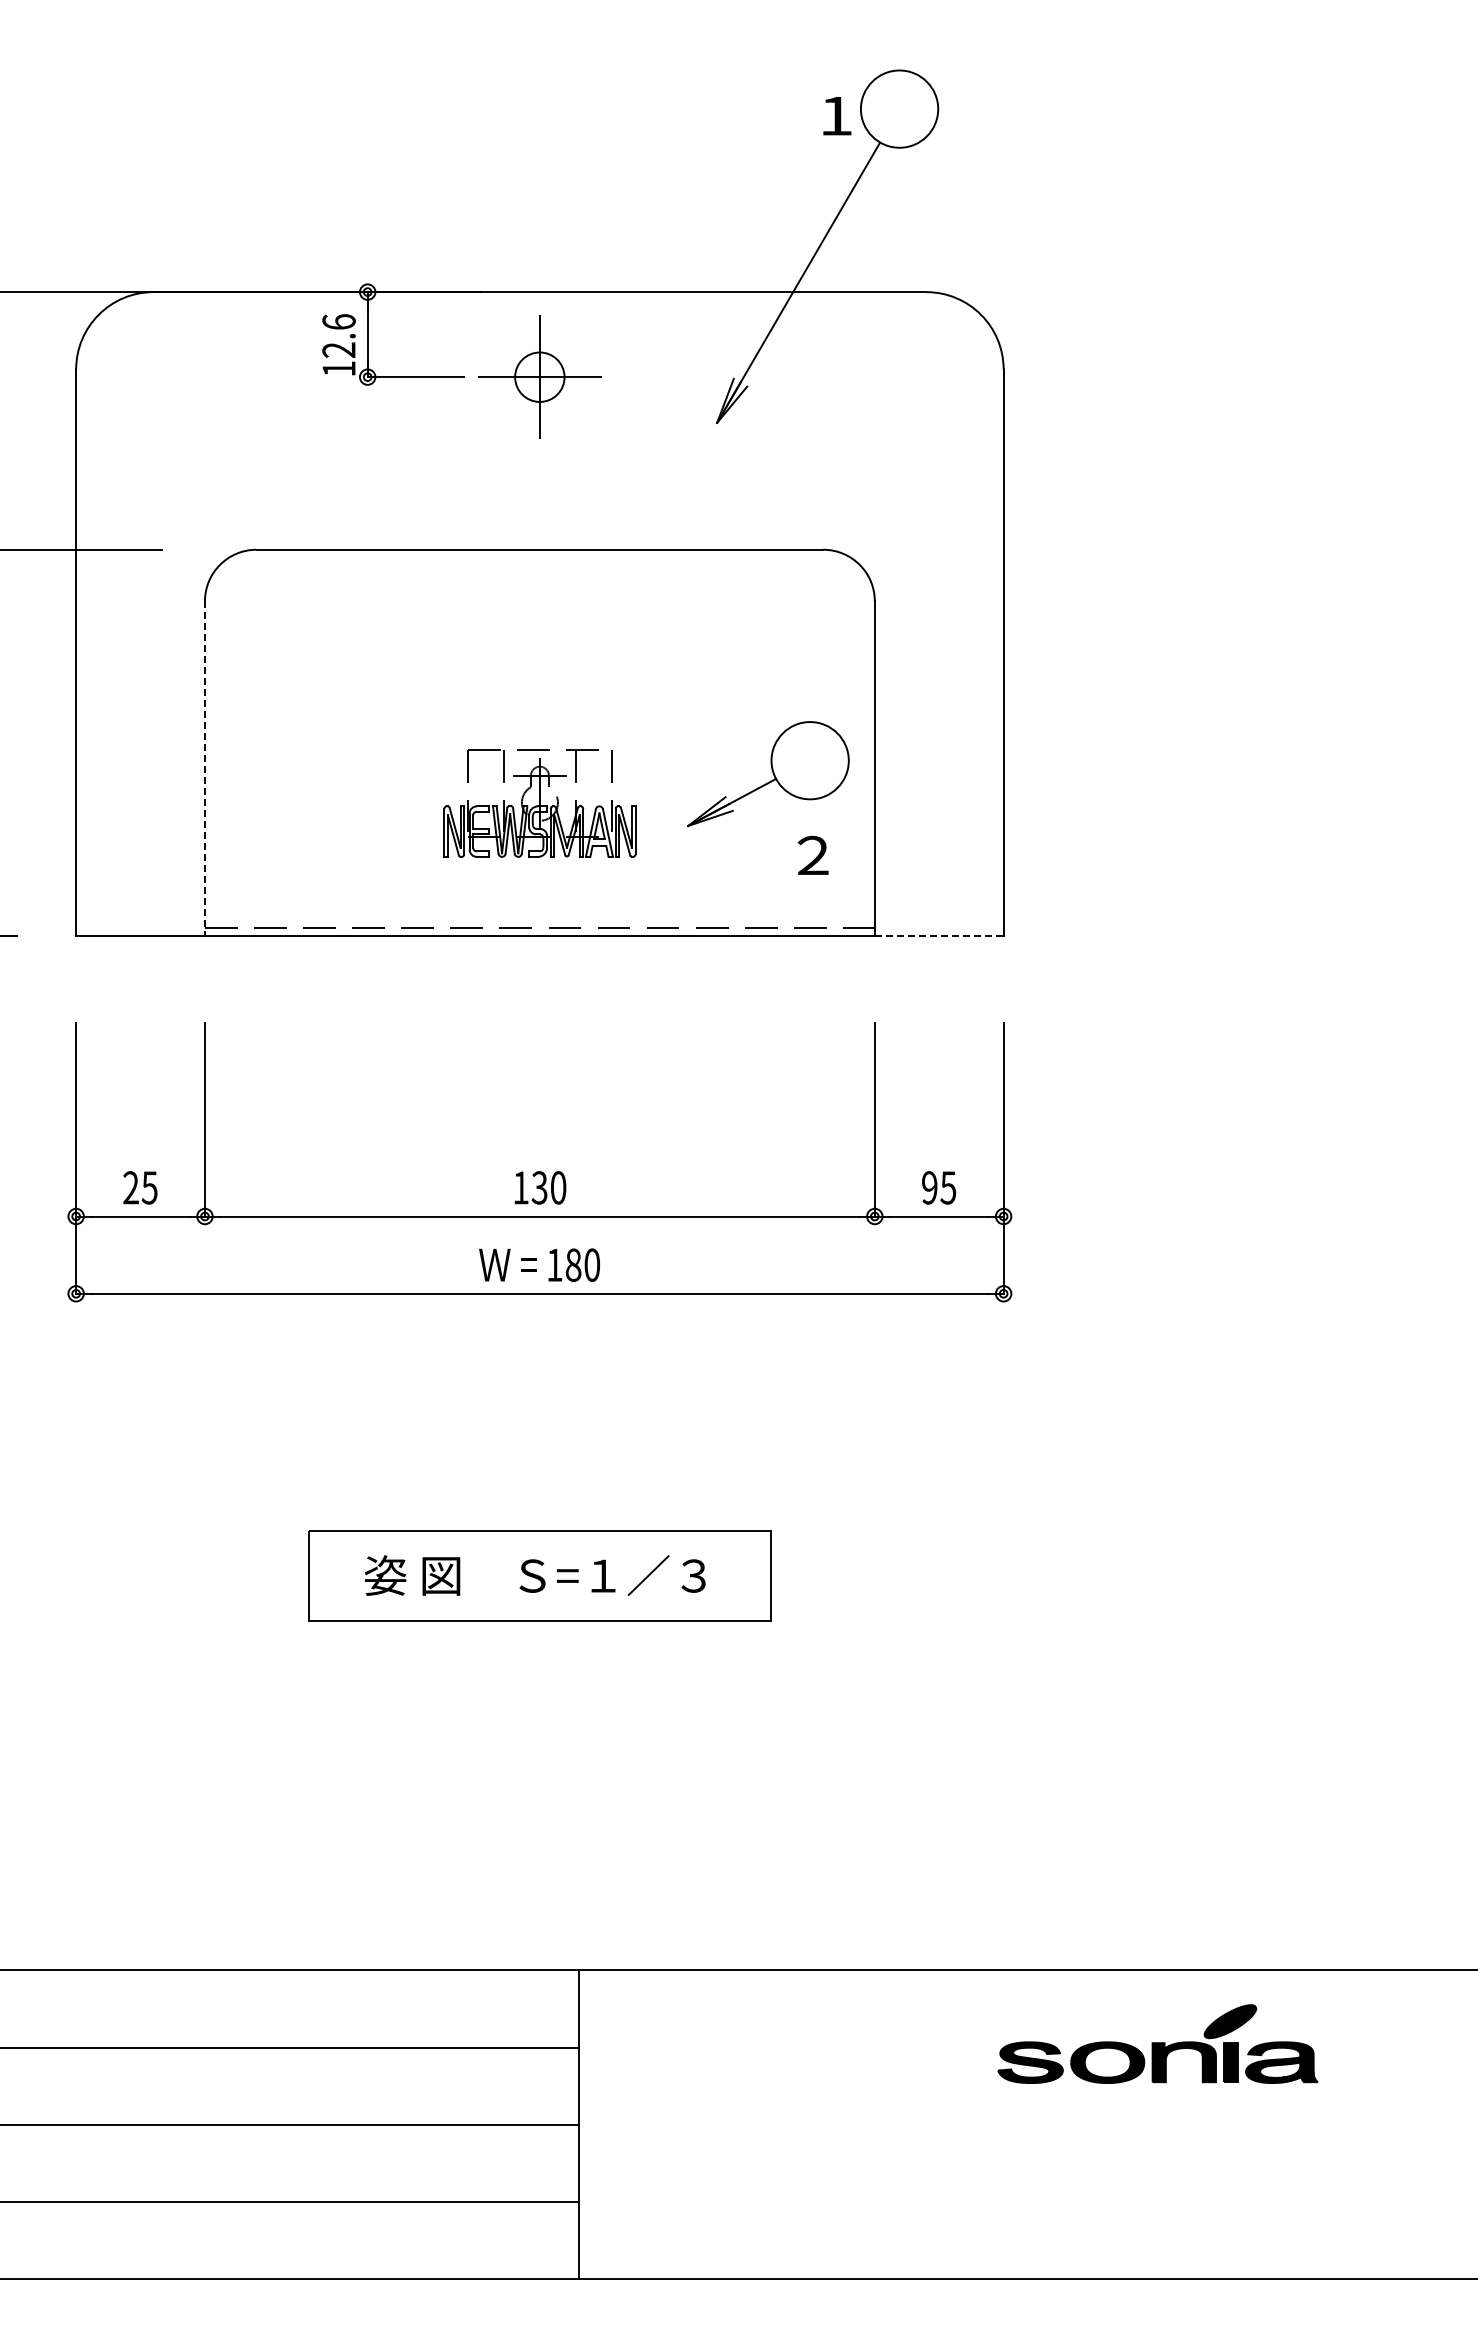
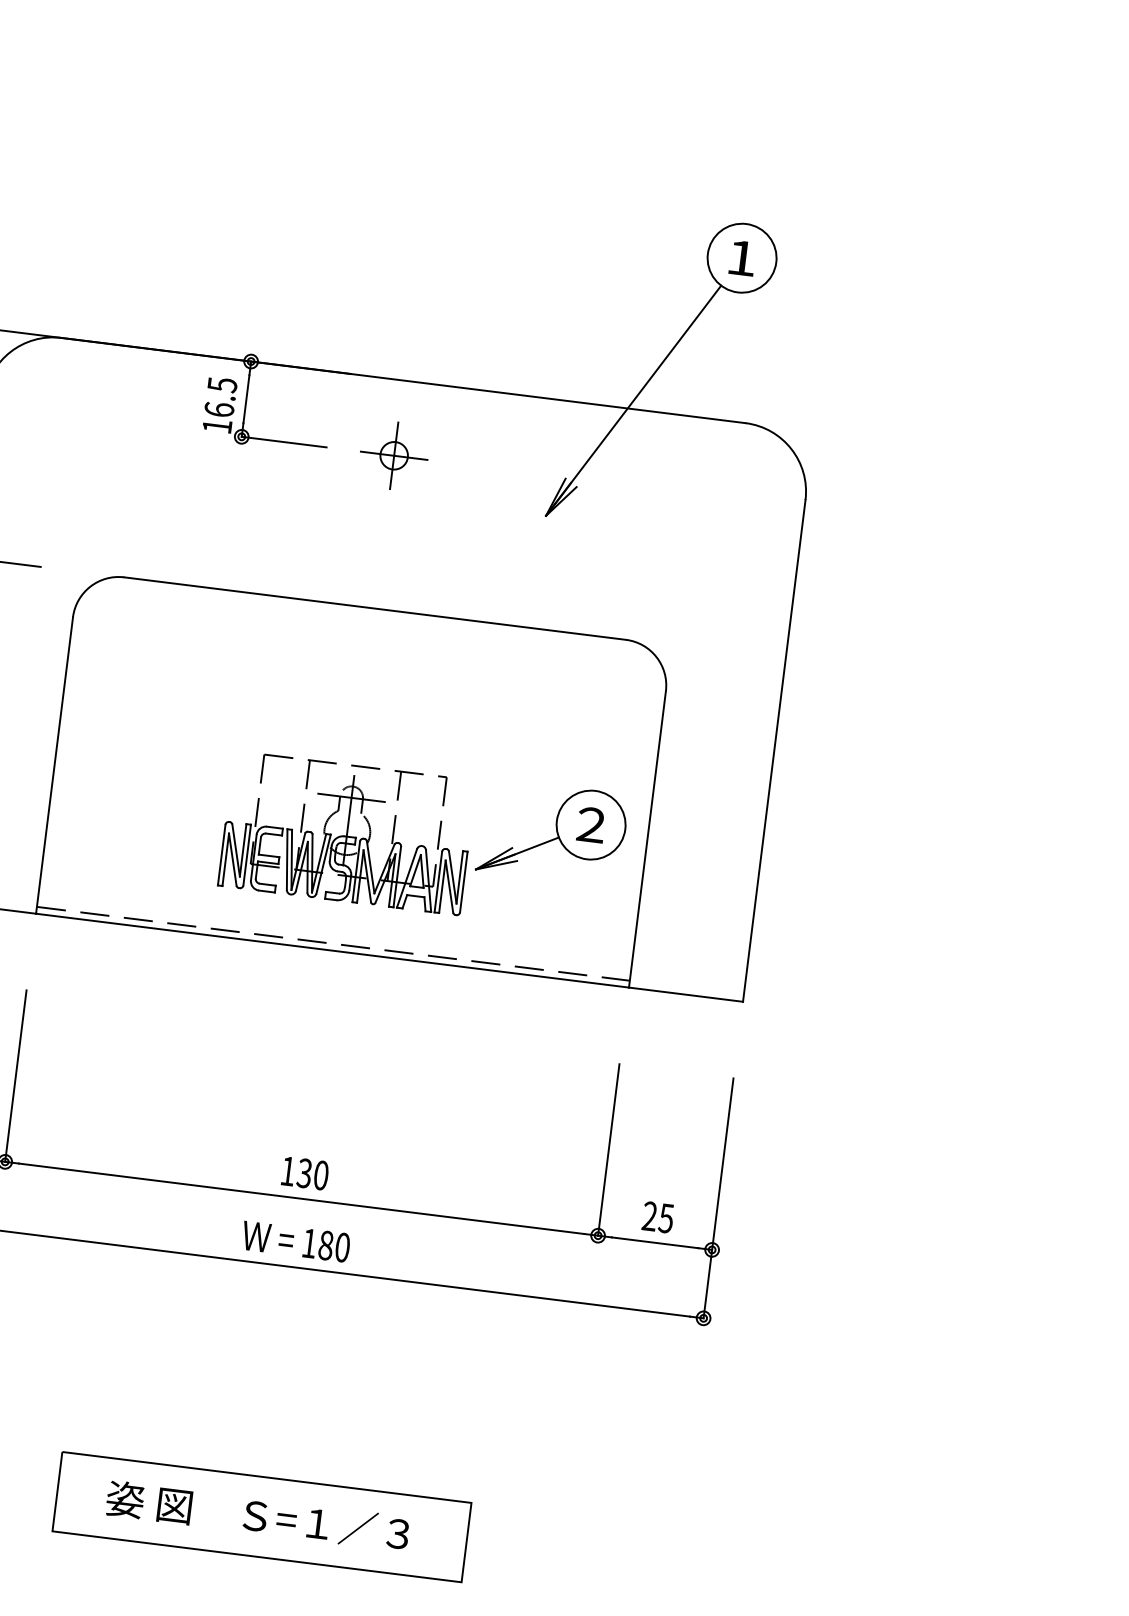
text: (837, 116) -> (742, 258), moved
text: (338, 335) -> (220, 396), 12.6 -> 16.5
part: (539, 376) -> (393, 455), size x0.62
line: (204, 769) -> (54, 766), dashed -> solid
part: (539, 803) -> (346, 833), size x1.43
text: (812, 854) -> (590, 823), moved
line: (939, 936) -> (686, 994), dashed -> solid
text: (929, 1187) -> (649, 1216), 95 -> 25

